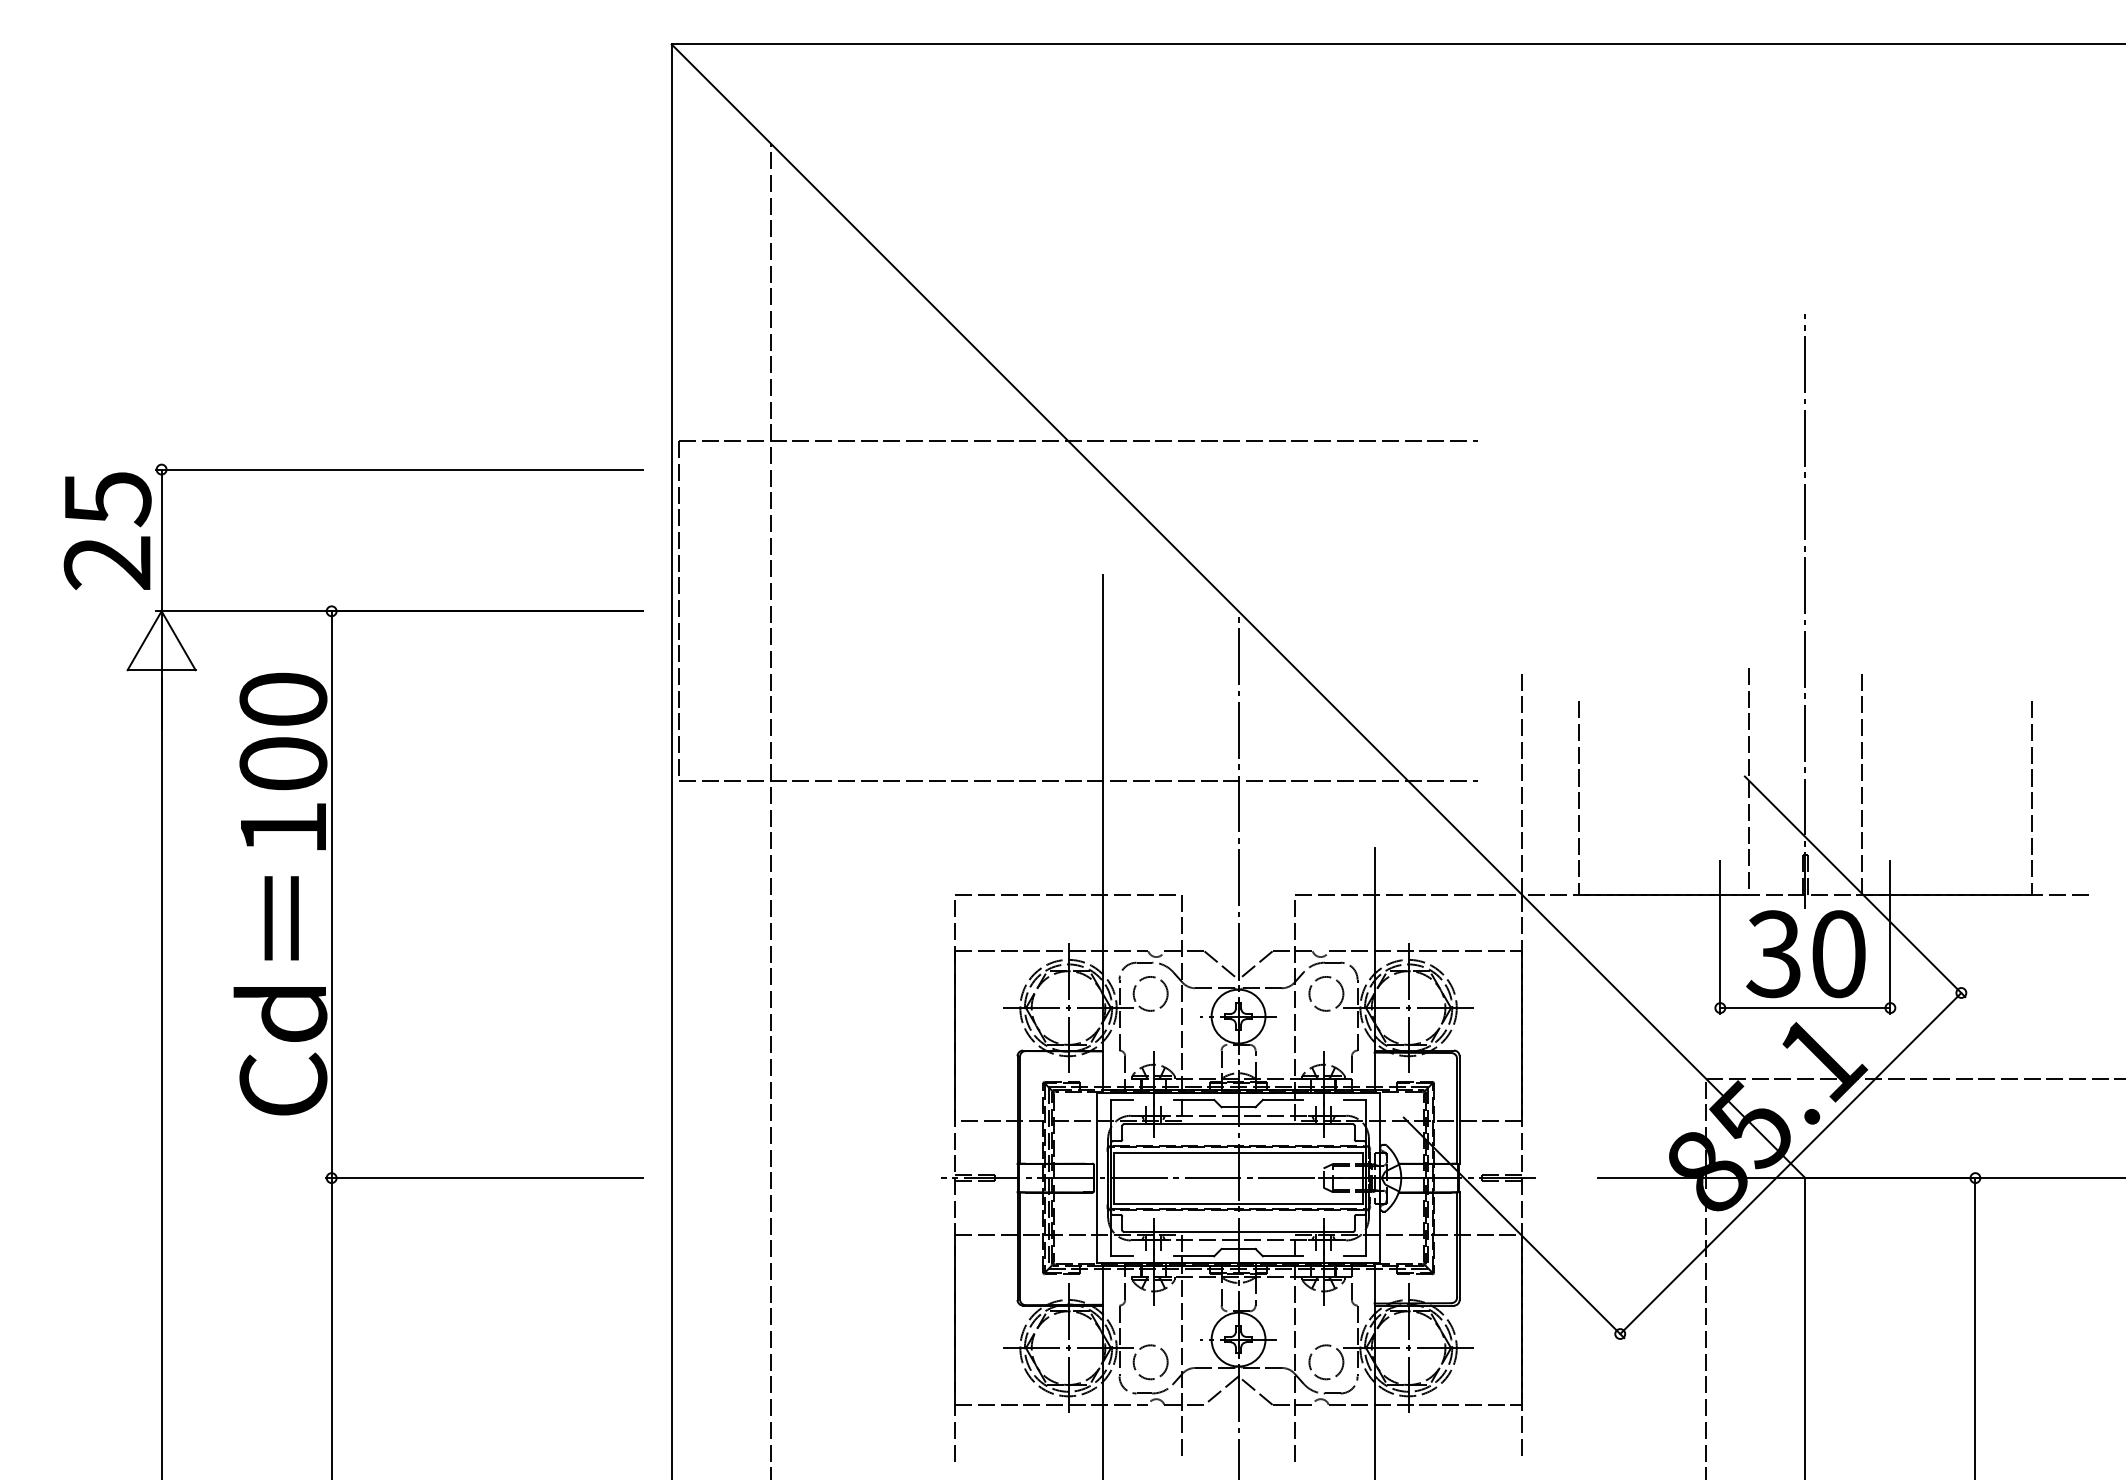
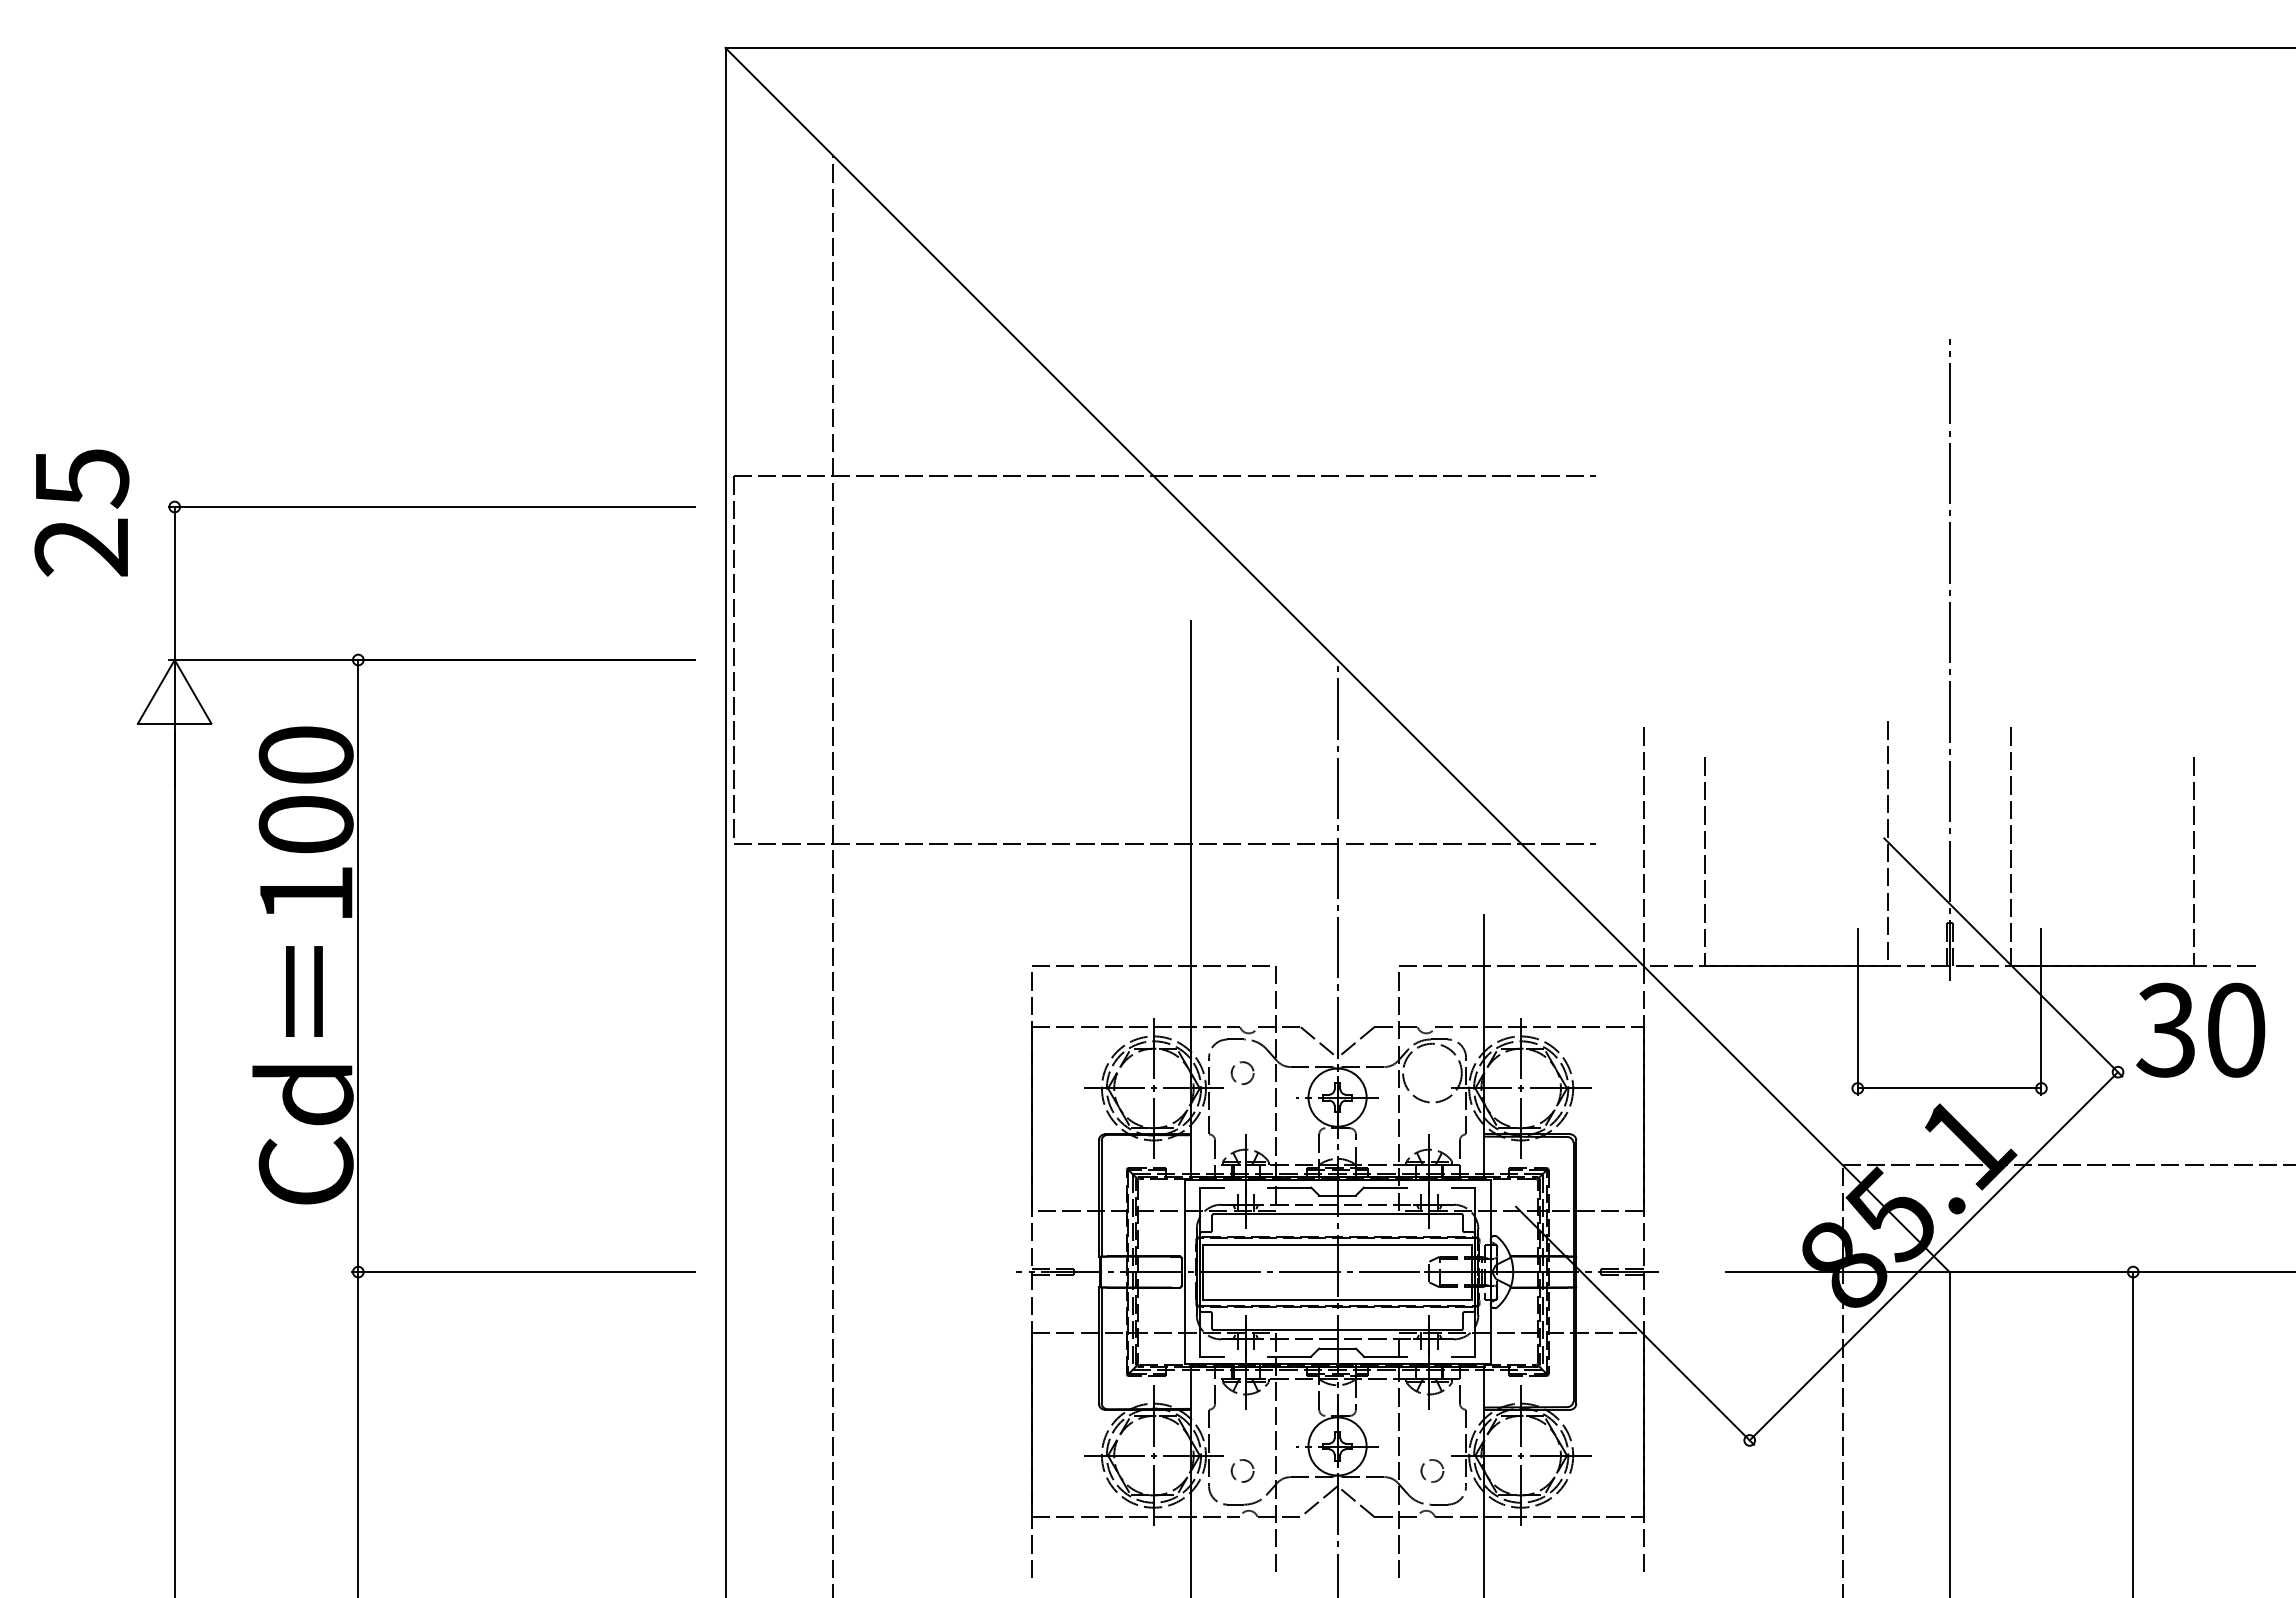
text: (107, 531) -> (81, 513), moved
text: (1805, 954) -> (2200, 1030), moved
circle: (1150, 993) -> (1242, 1072), size x0.6
circle: (1326, 993) -> (1432, 1072), size x1.6
circle: (1150, 1362) -> (1242, 1471), size x0.6
circle: (1326, 1362) -> (1432, 1471), size x0.6

